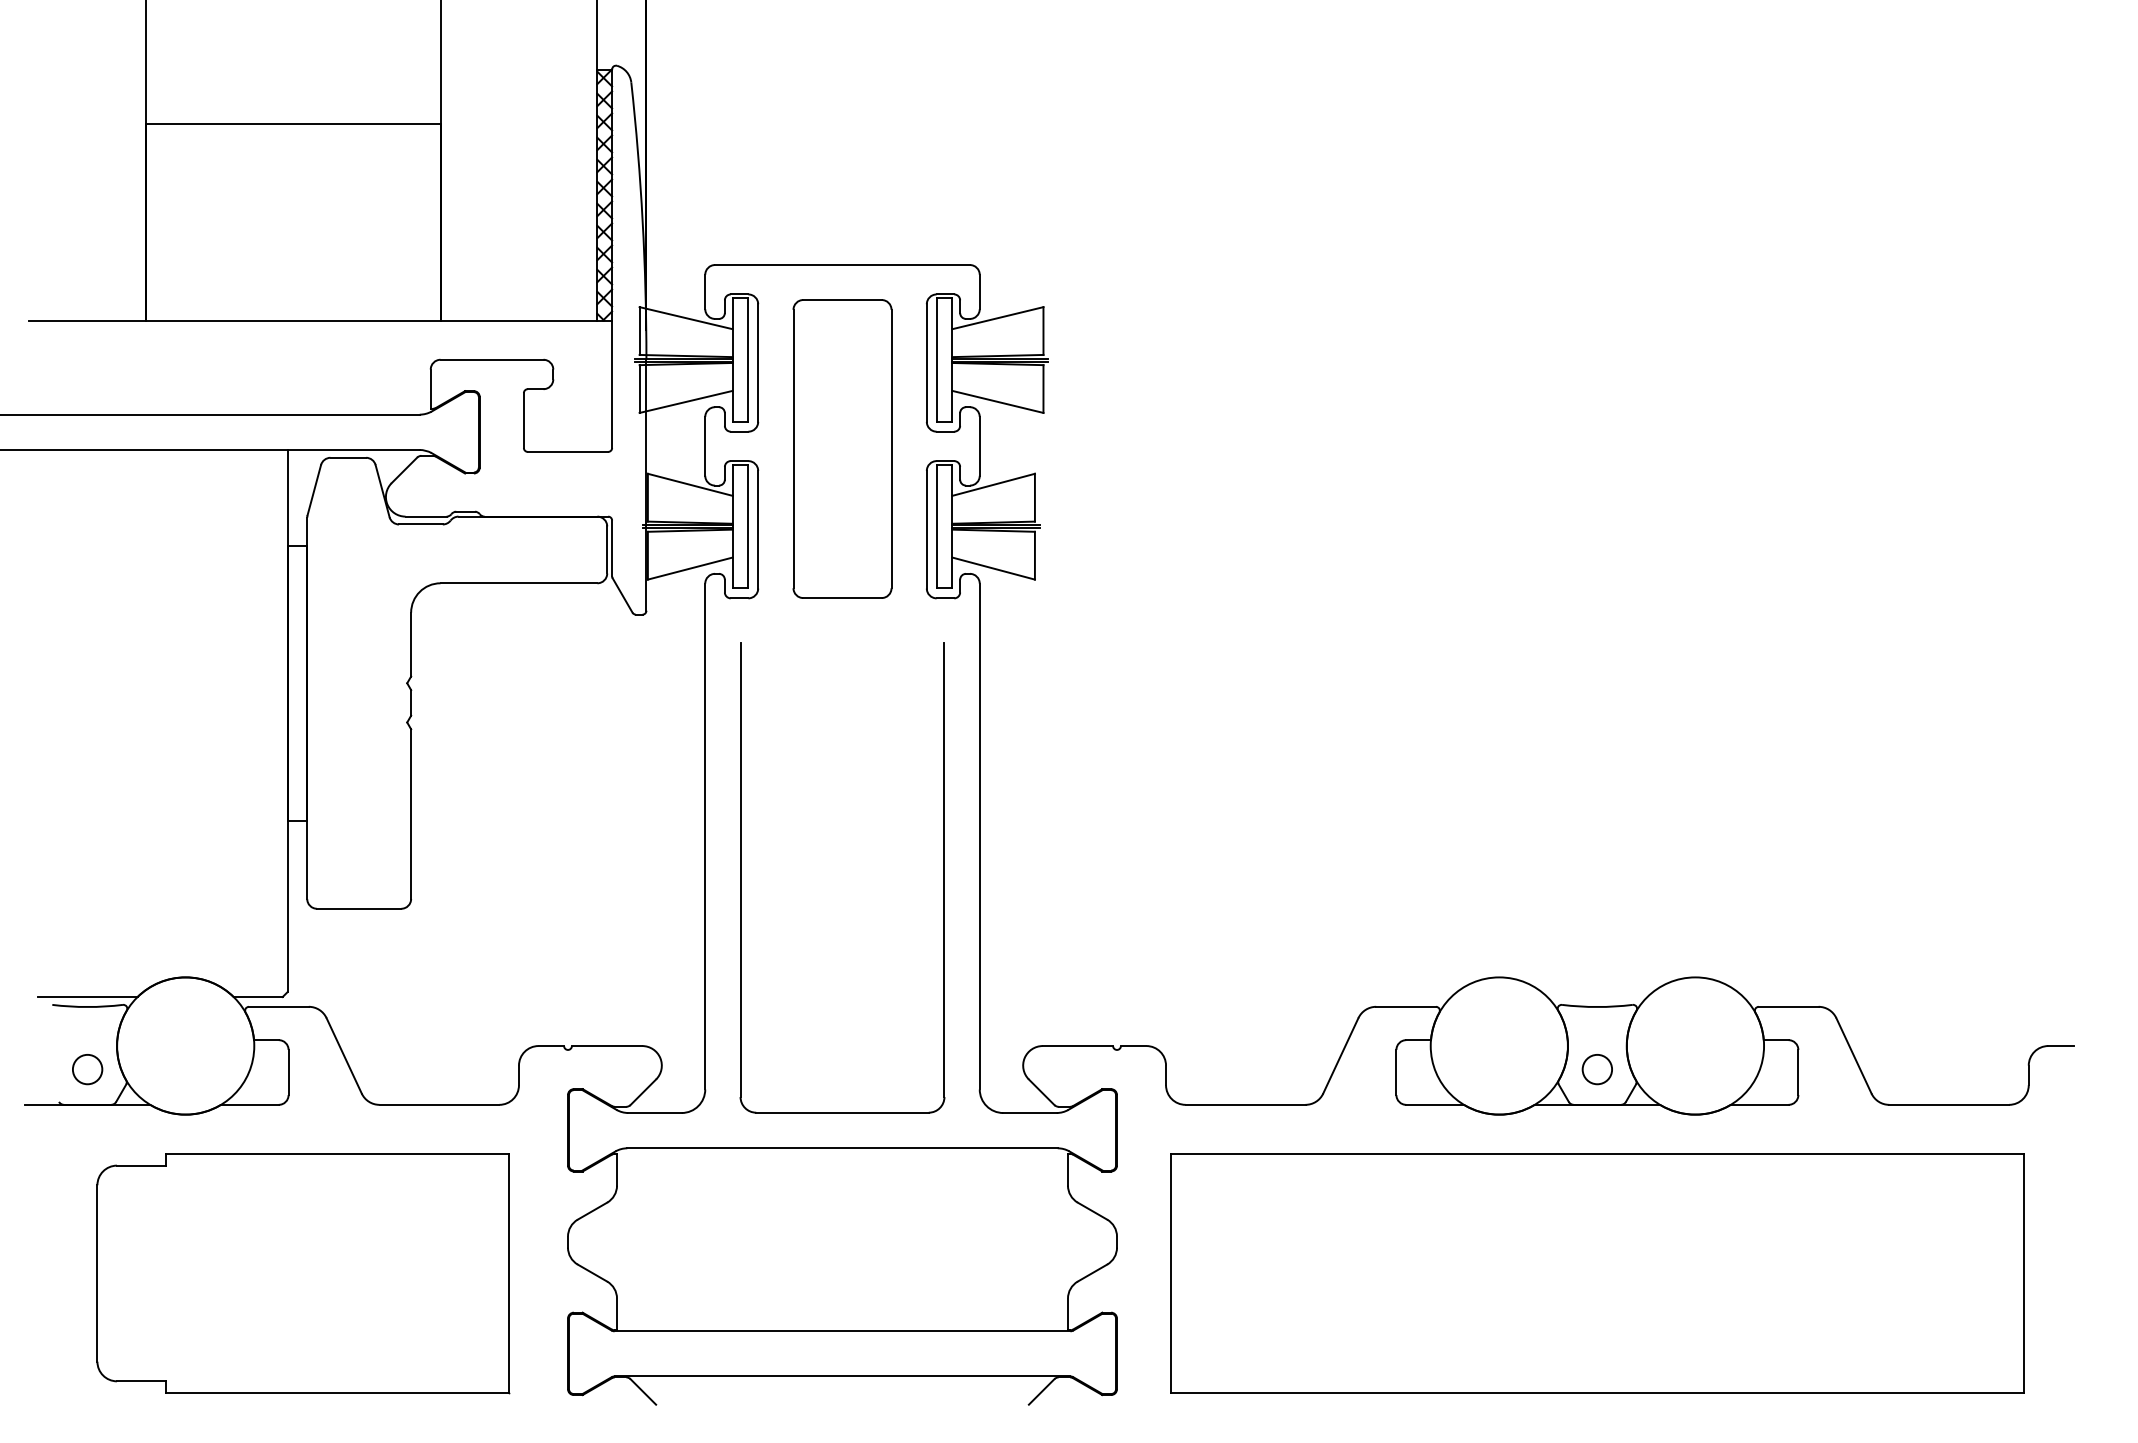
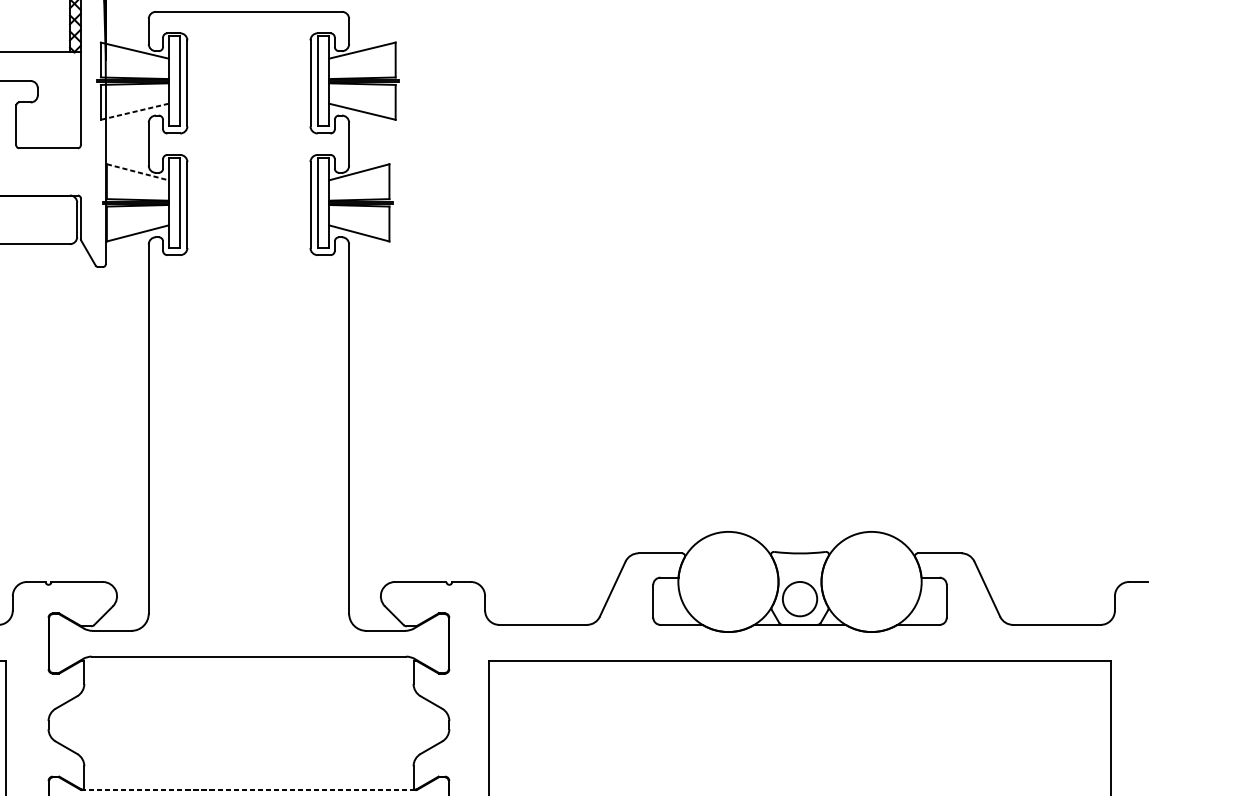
line: (686, 401) -> (135, 111), solid -> dashed
part: (842, 448) -> (248, 145), removed
line: (690, 484) -> (137, 172), solid -> dashed
part: (741, 877) -> (175, 458), removed
circle: (1597, 1069) -> (800, 599), size x1.6
line: (842, 1331) -> (248, 790), solid -> dashed

